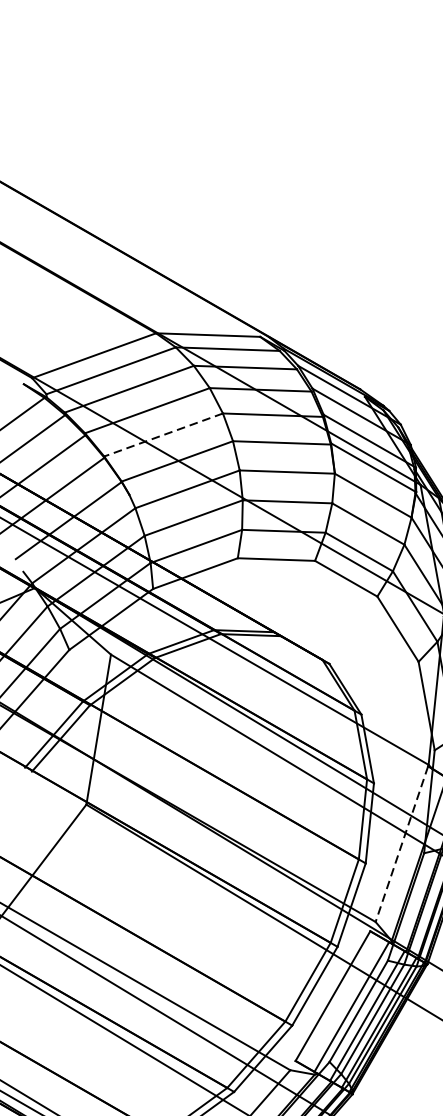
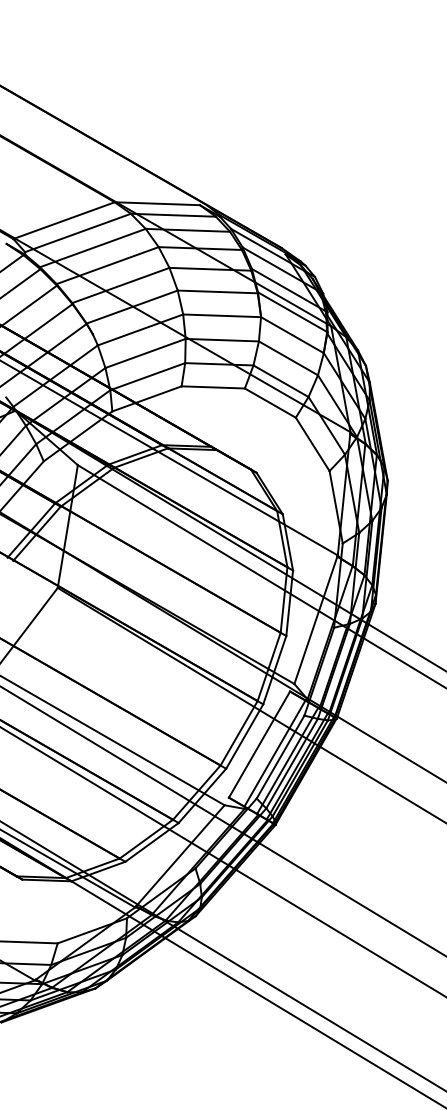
line: (163, 435) -> (120, 285), dashed -> solid
line: (401, 844) -> (315, 620), dashed -> solid

